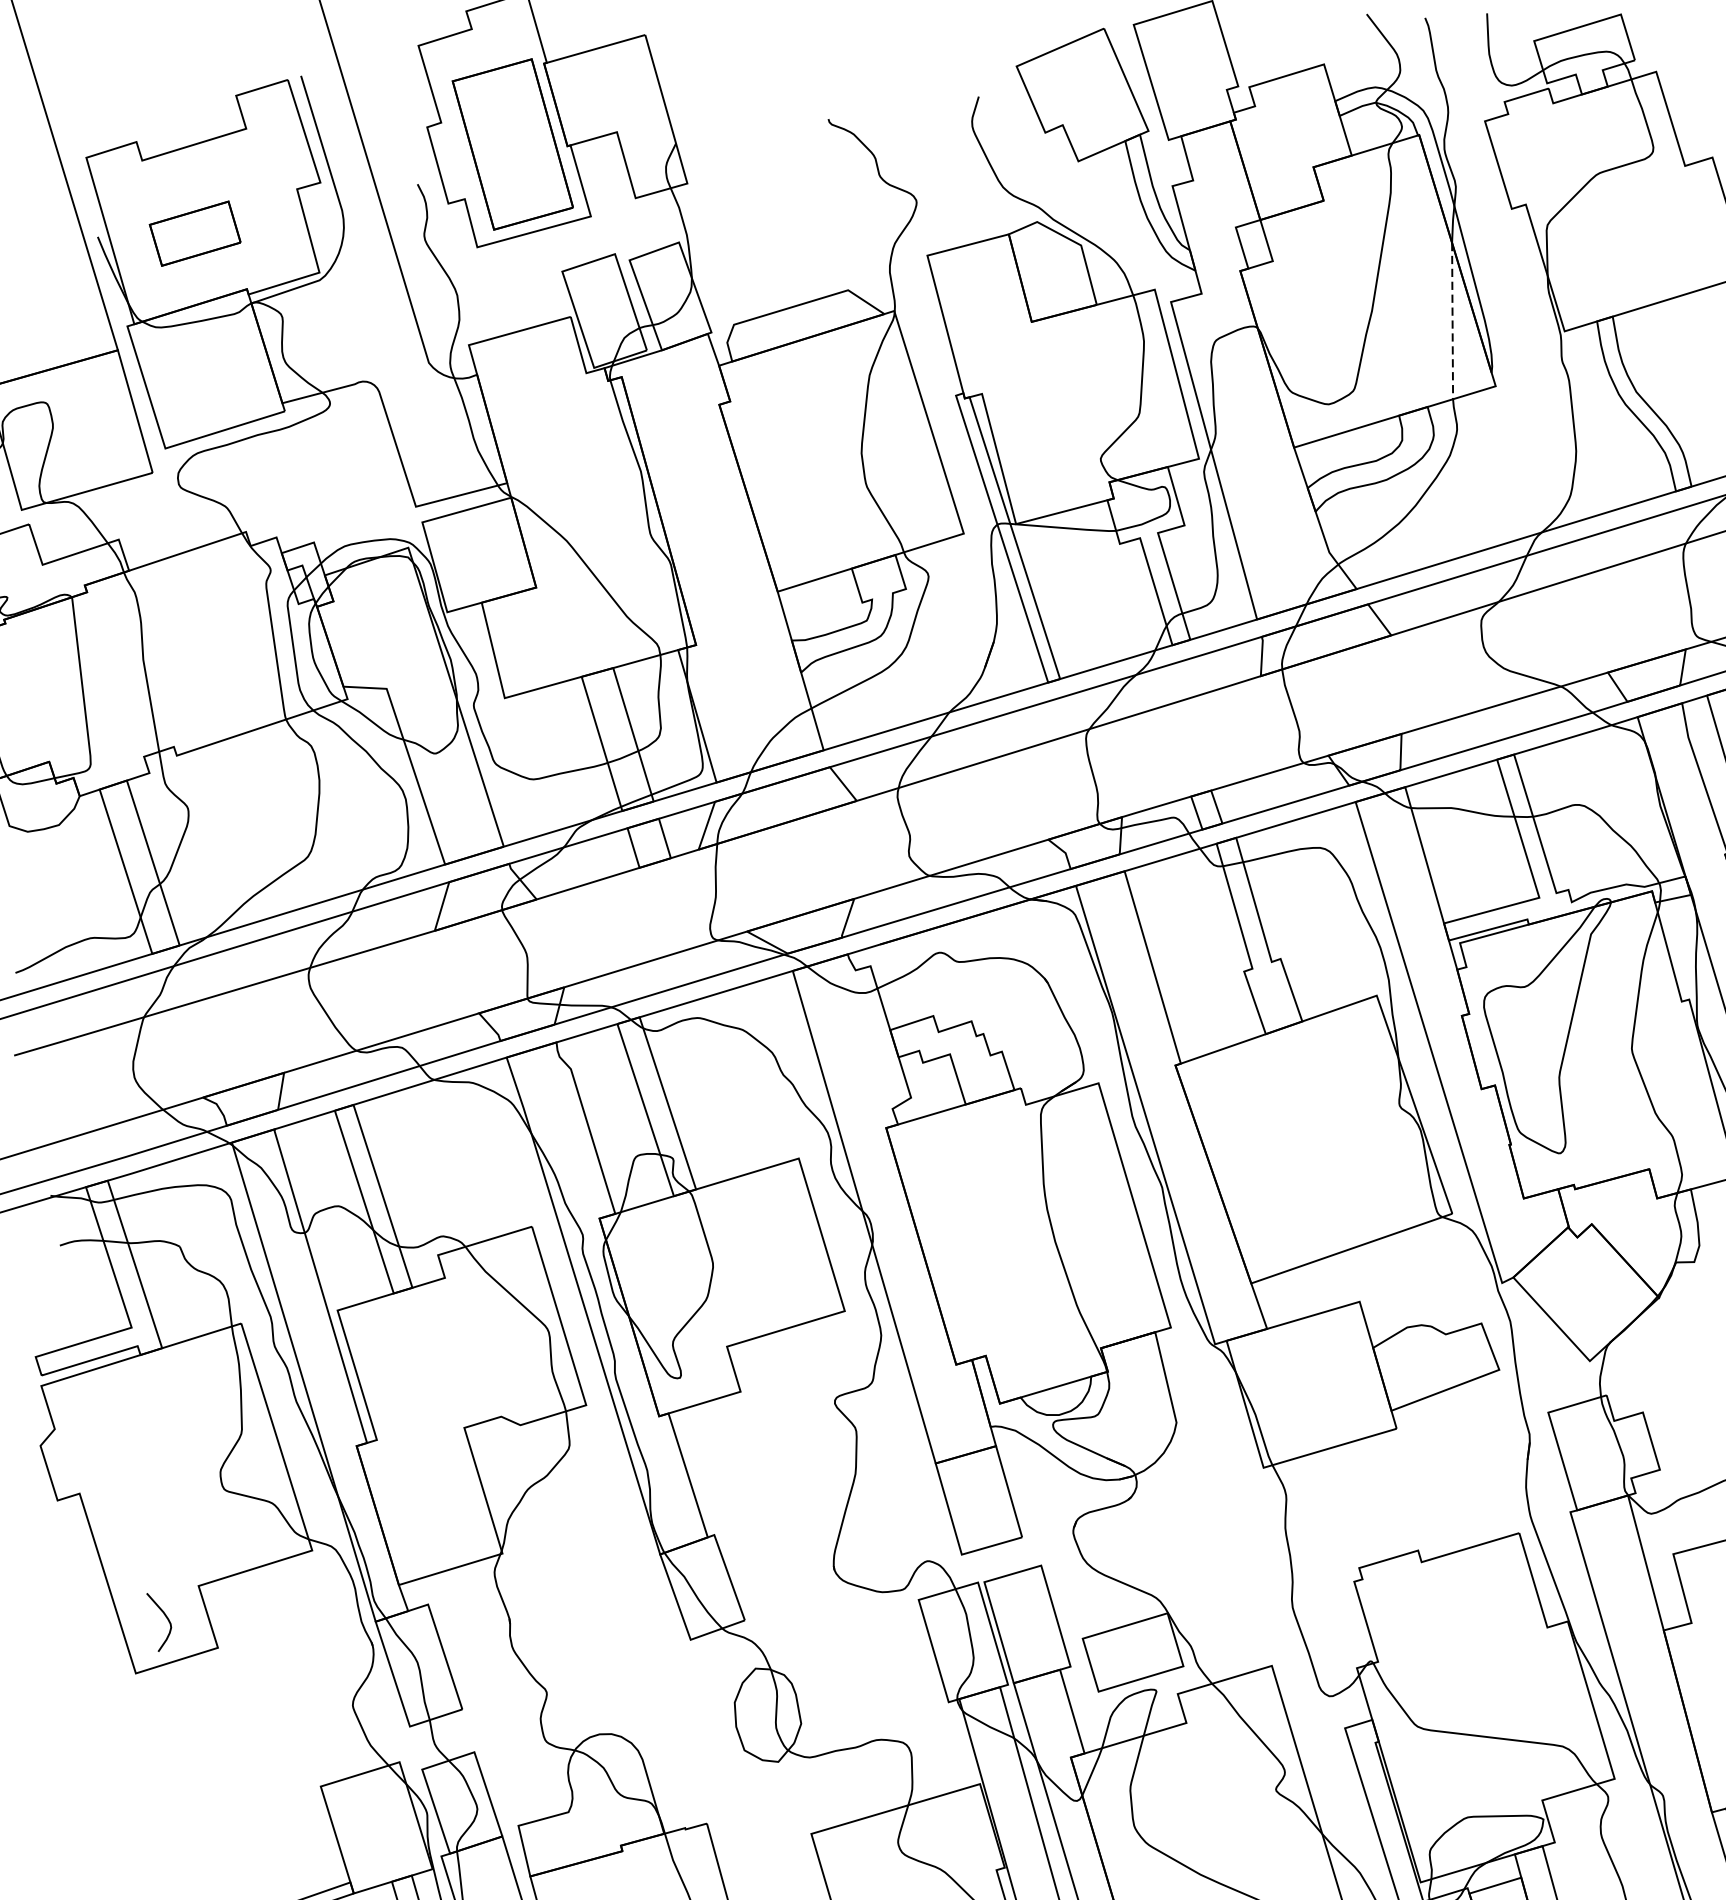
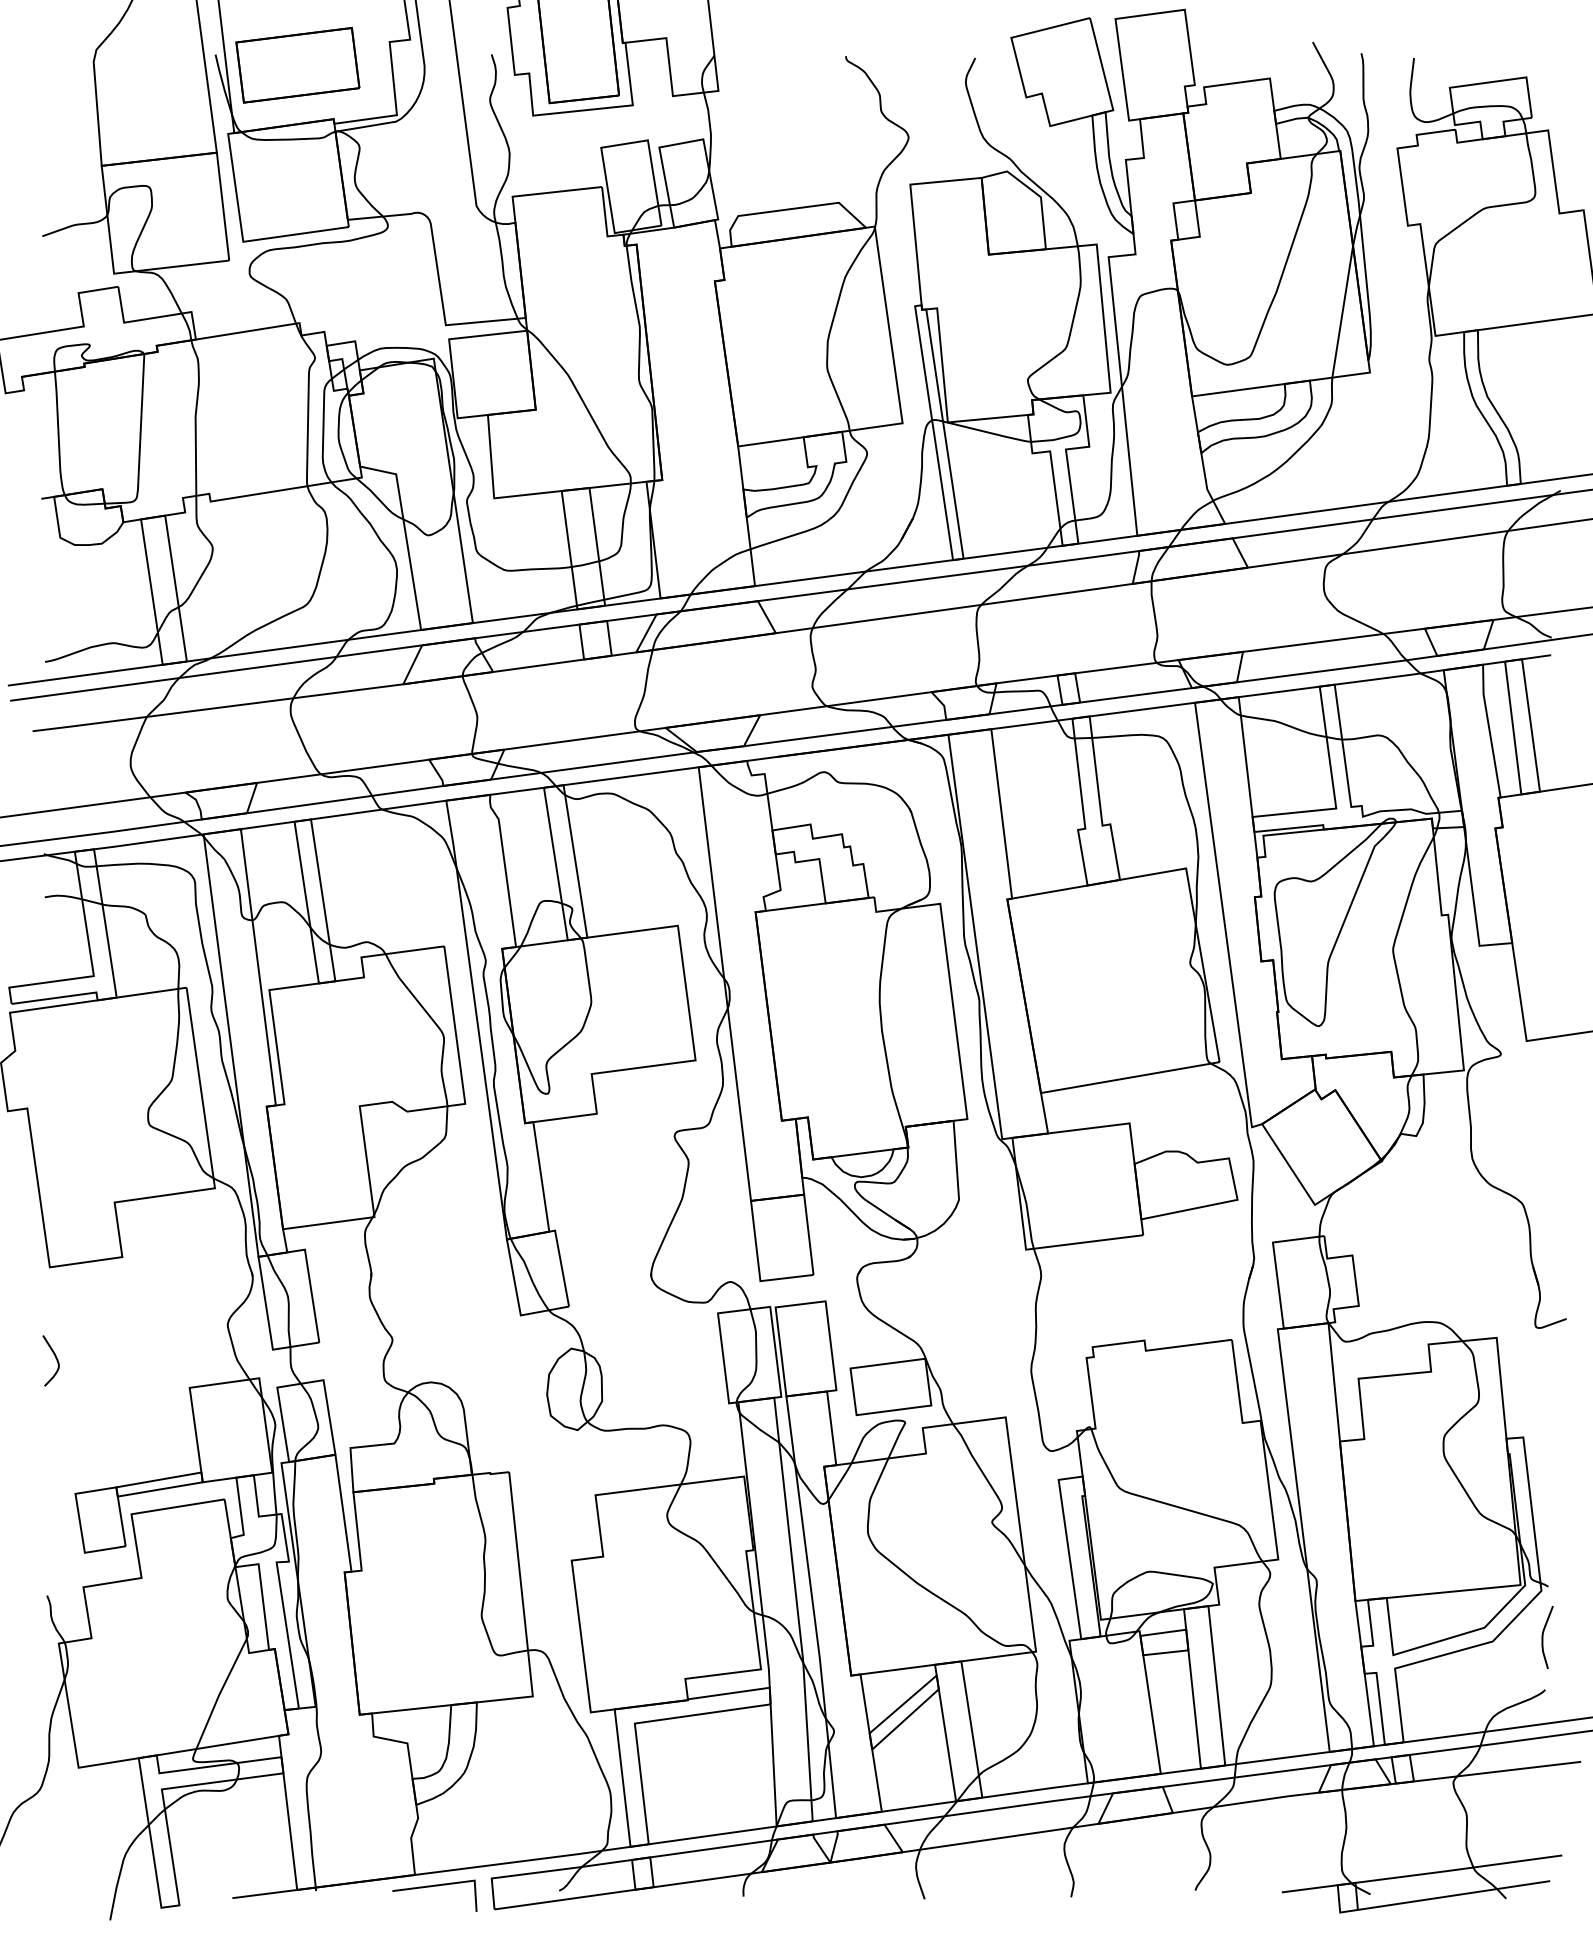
part: (194, 233) -> (297, 65), size x1.67
line: (1452, 320) -> (1342, 311), dashed -> solid
curve: (165, 1617) -> (55, 1358), moved

